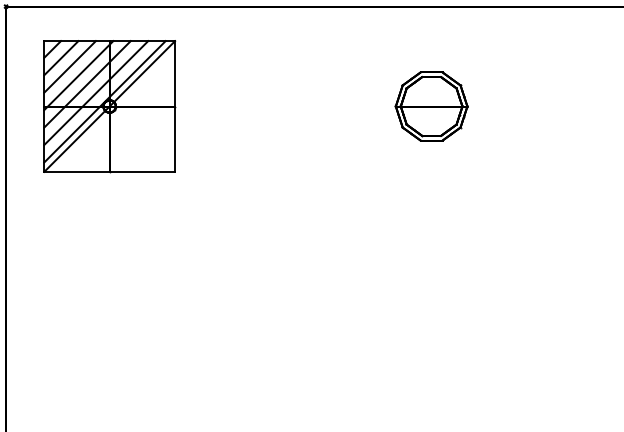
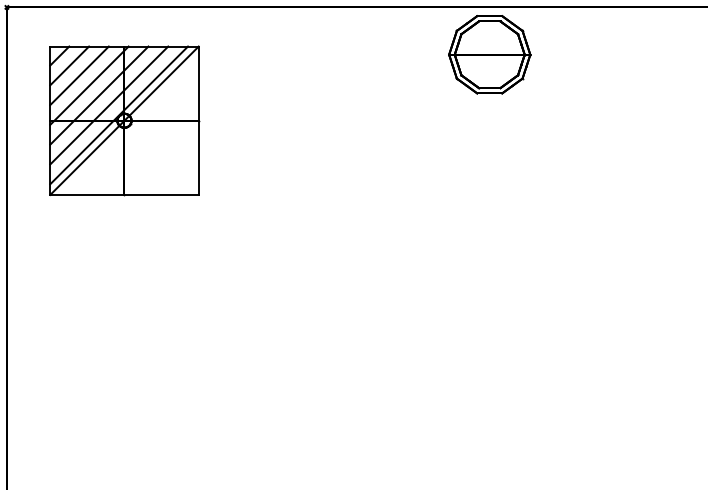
part: (431, 106) -> (489, 54), moved

